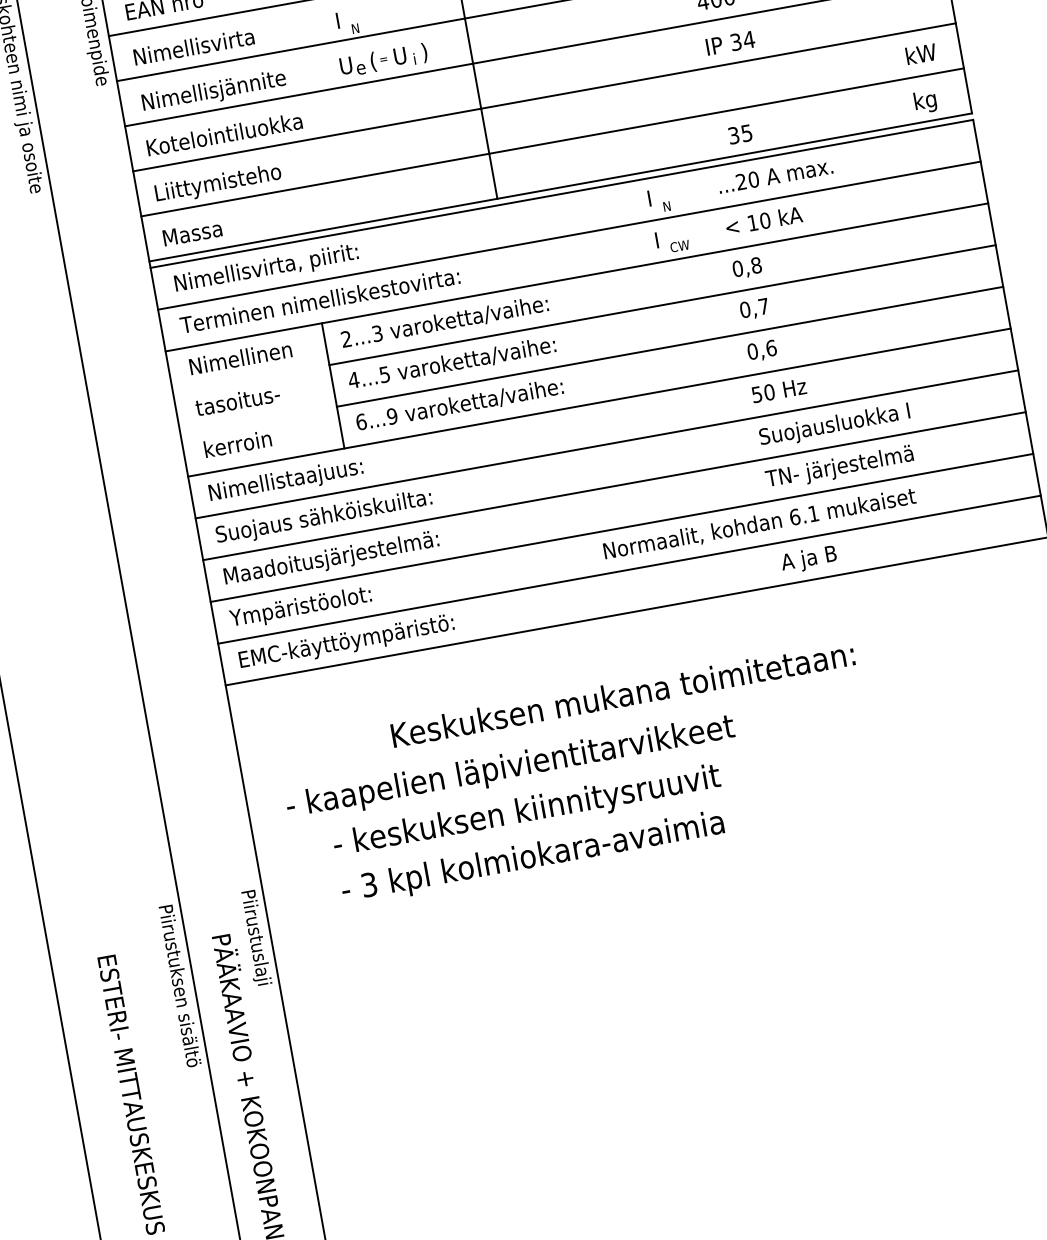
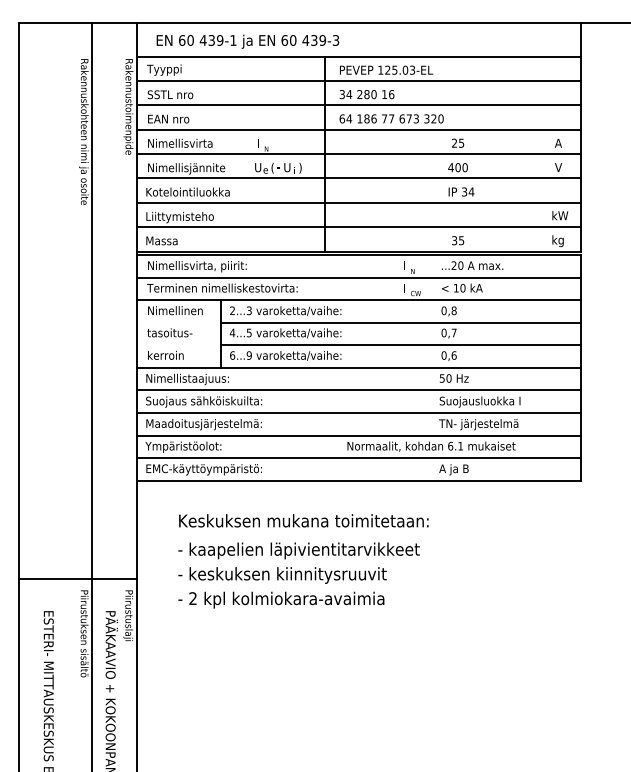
text: (622, 693) -> (303, 520), moved
text: (509, 767) -> (298, 550), moved
text: (368, 884) -> (192, 598), 3 -> 2
line: (148, 886) -> (77, 578), added

